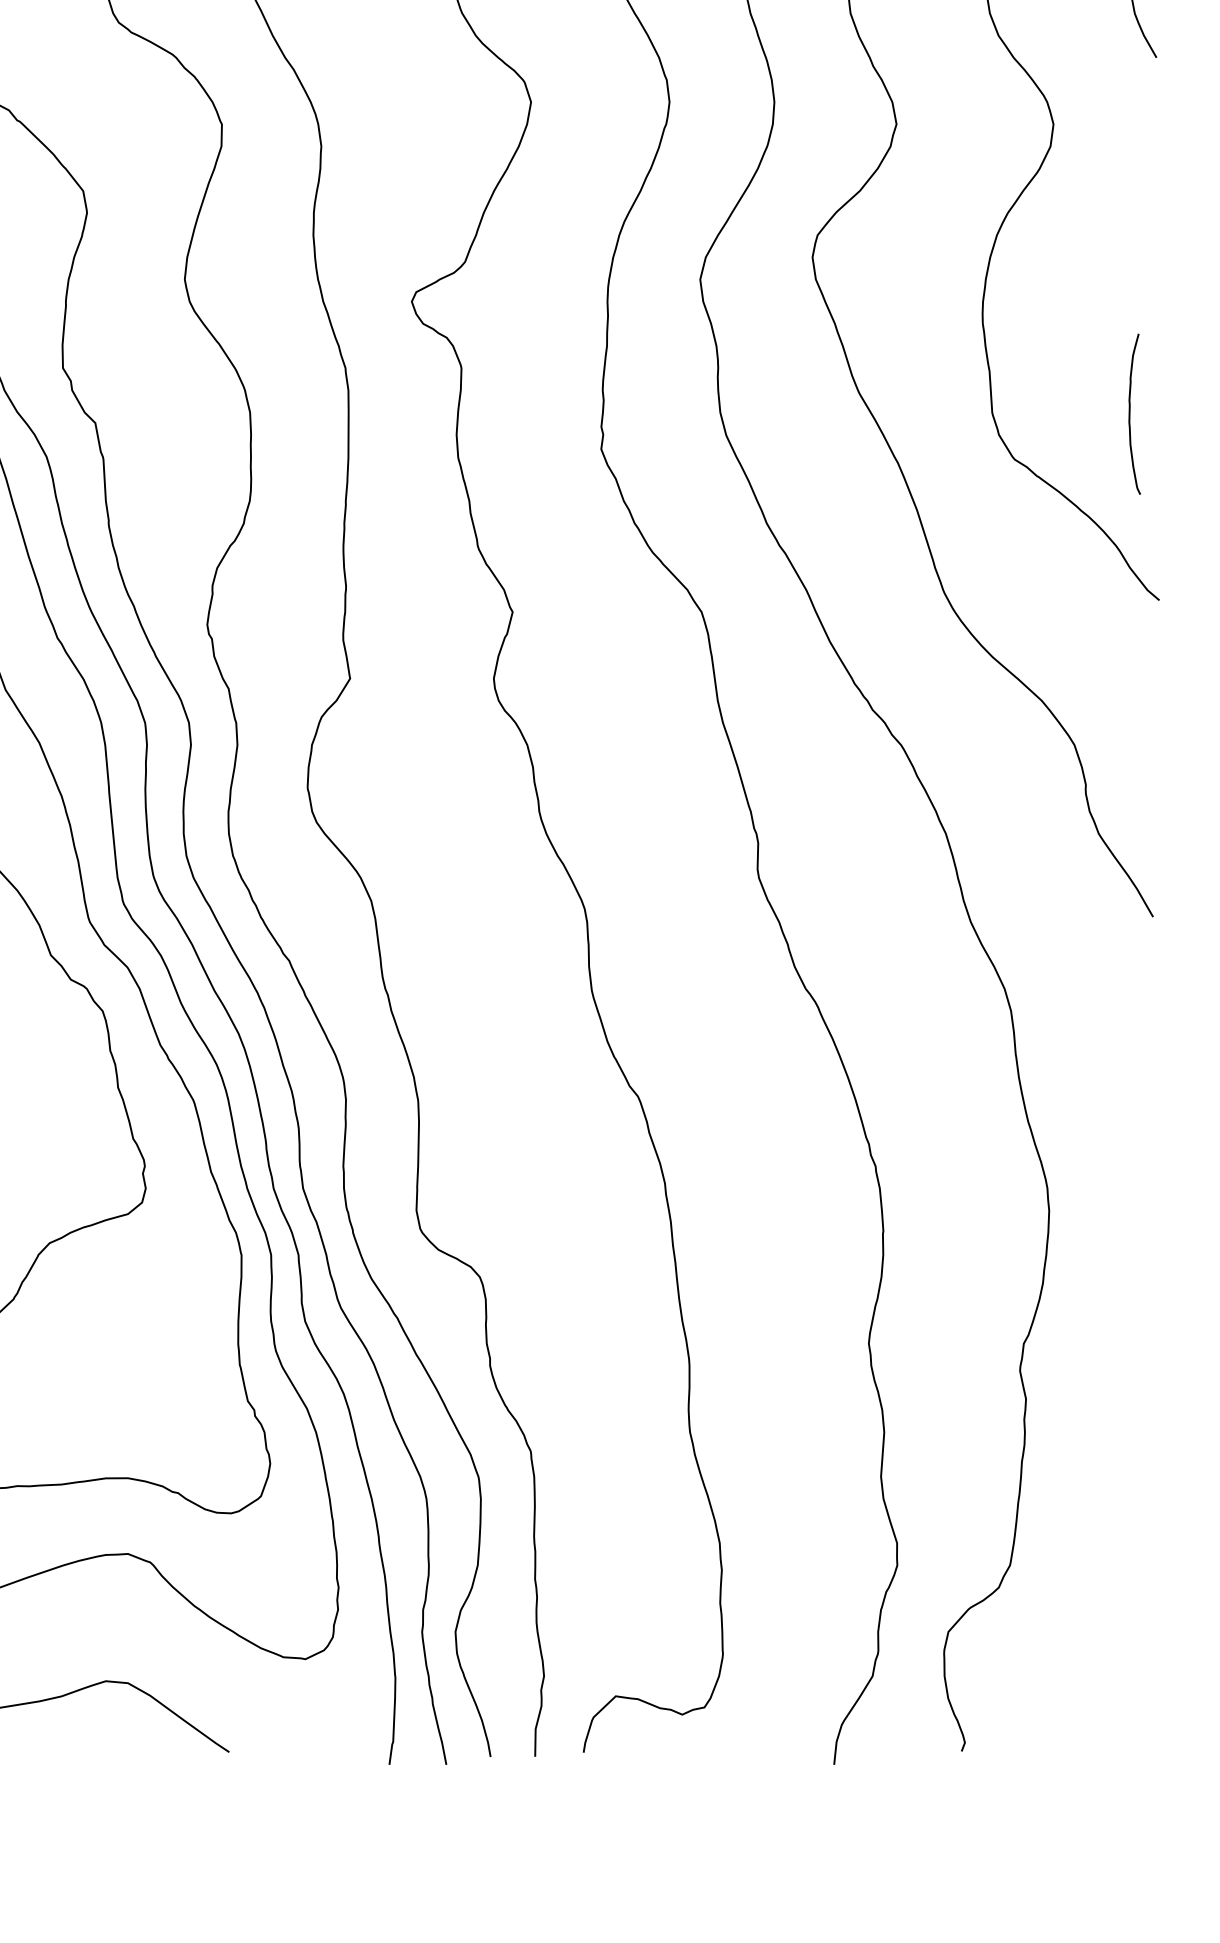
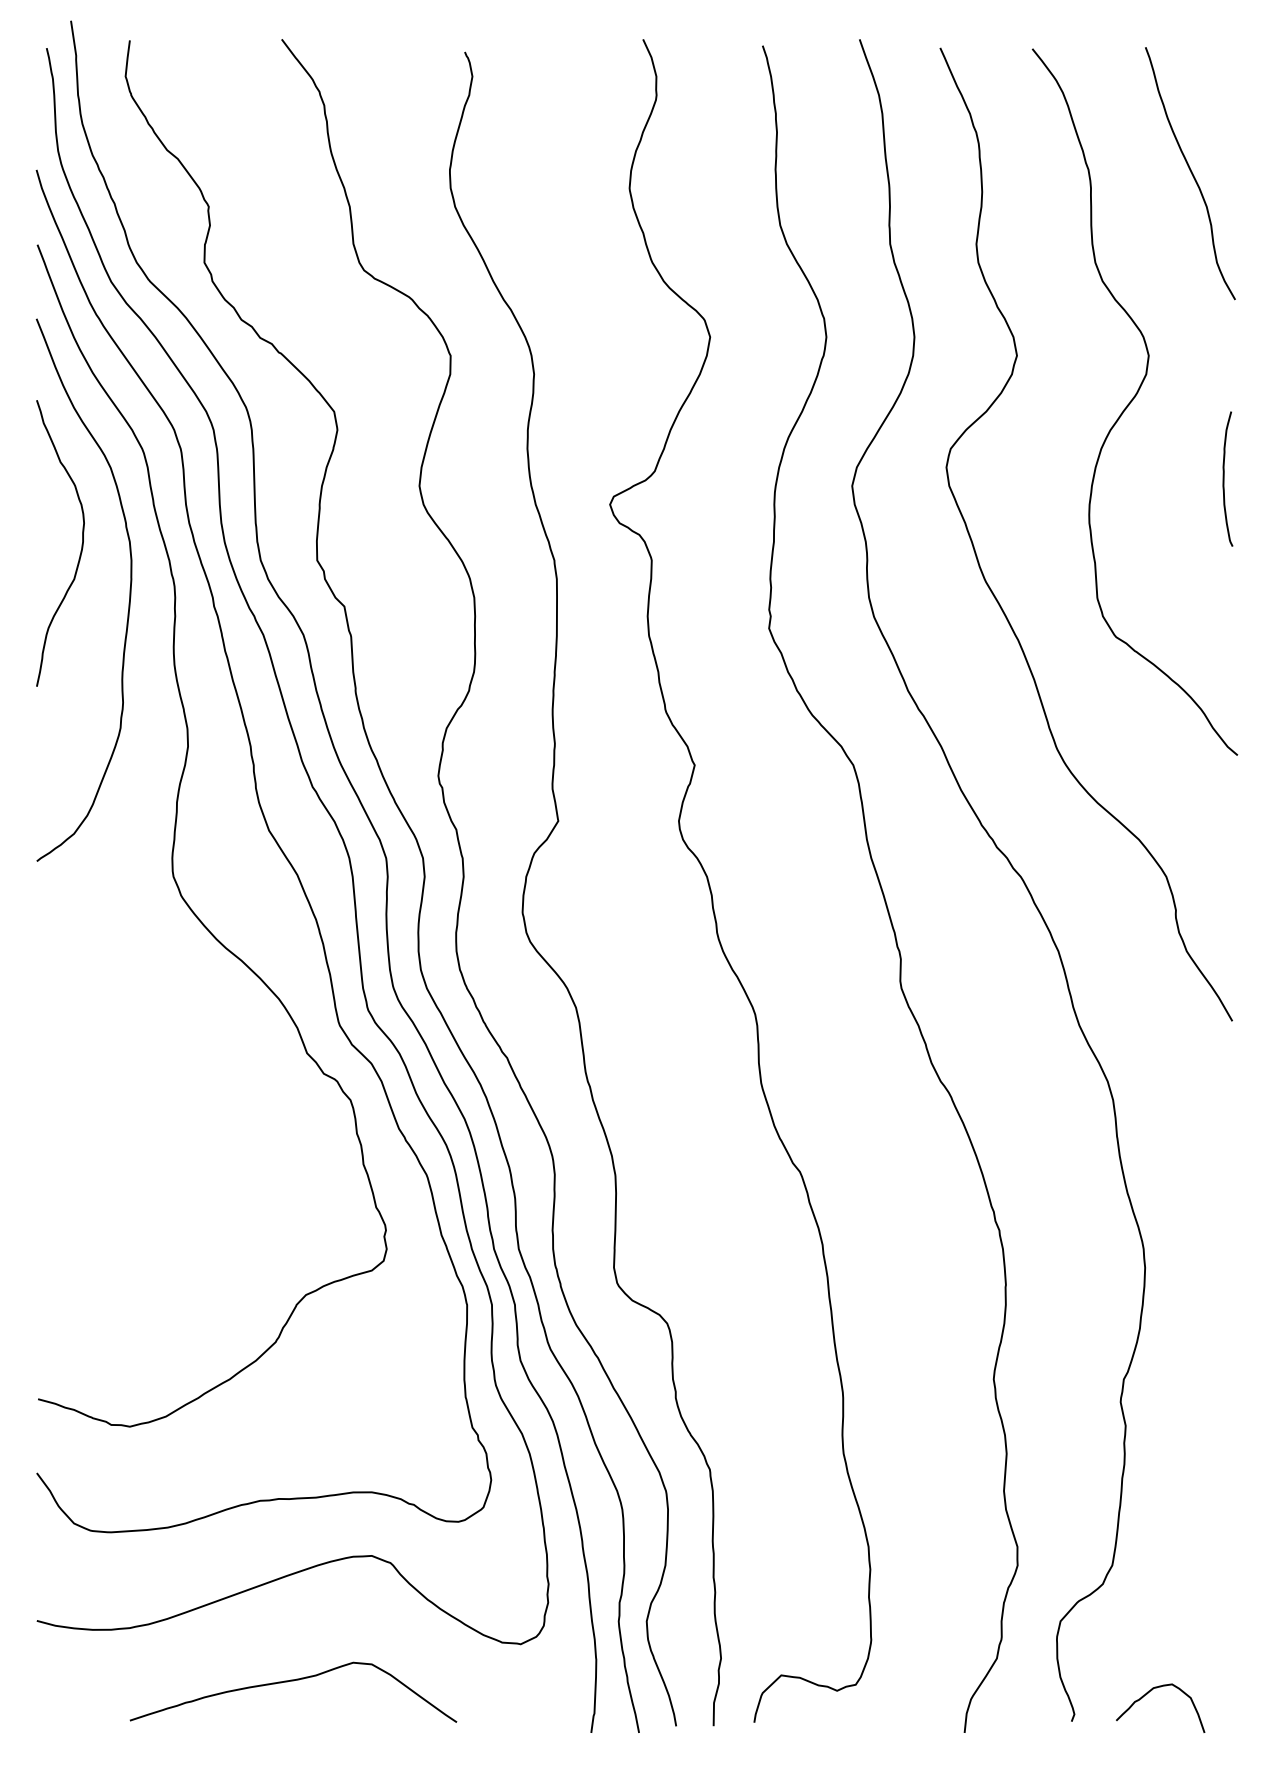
curve: (1130, 413) -> (1224, 478), moved
curve: (1052, 1719) -> (1147, 1694), added

